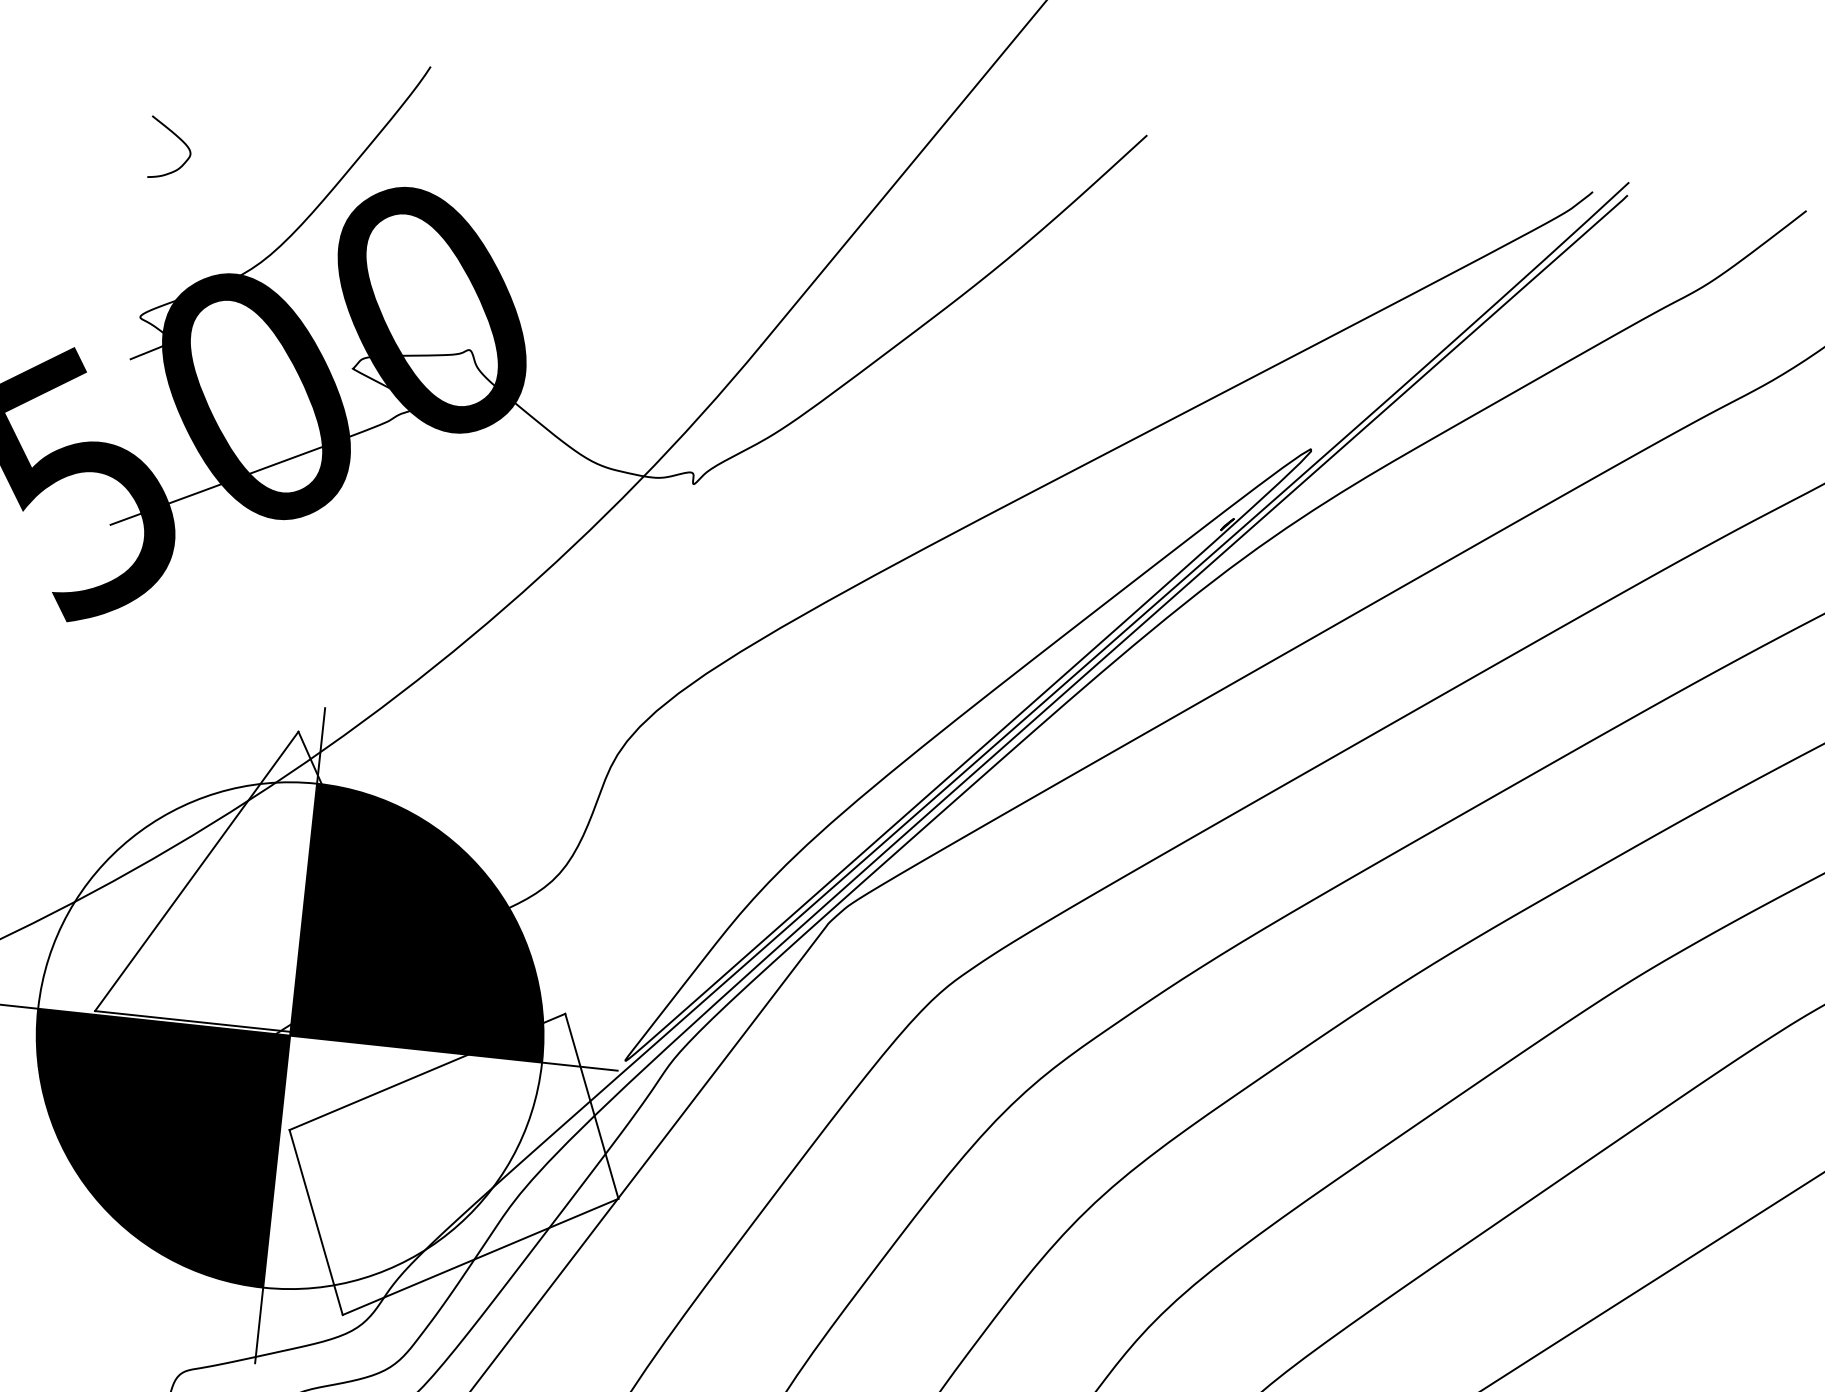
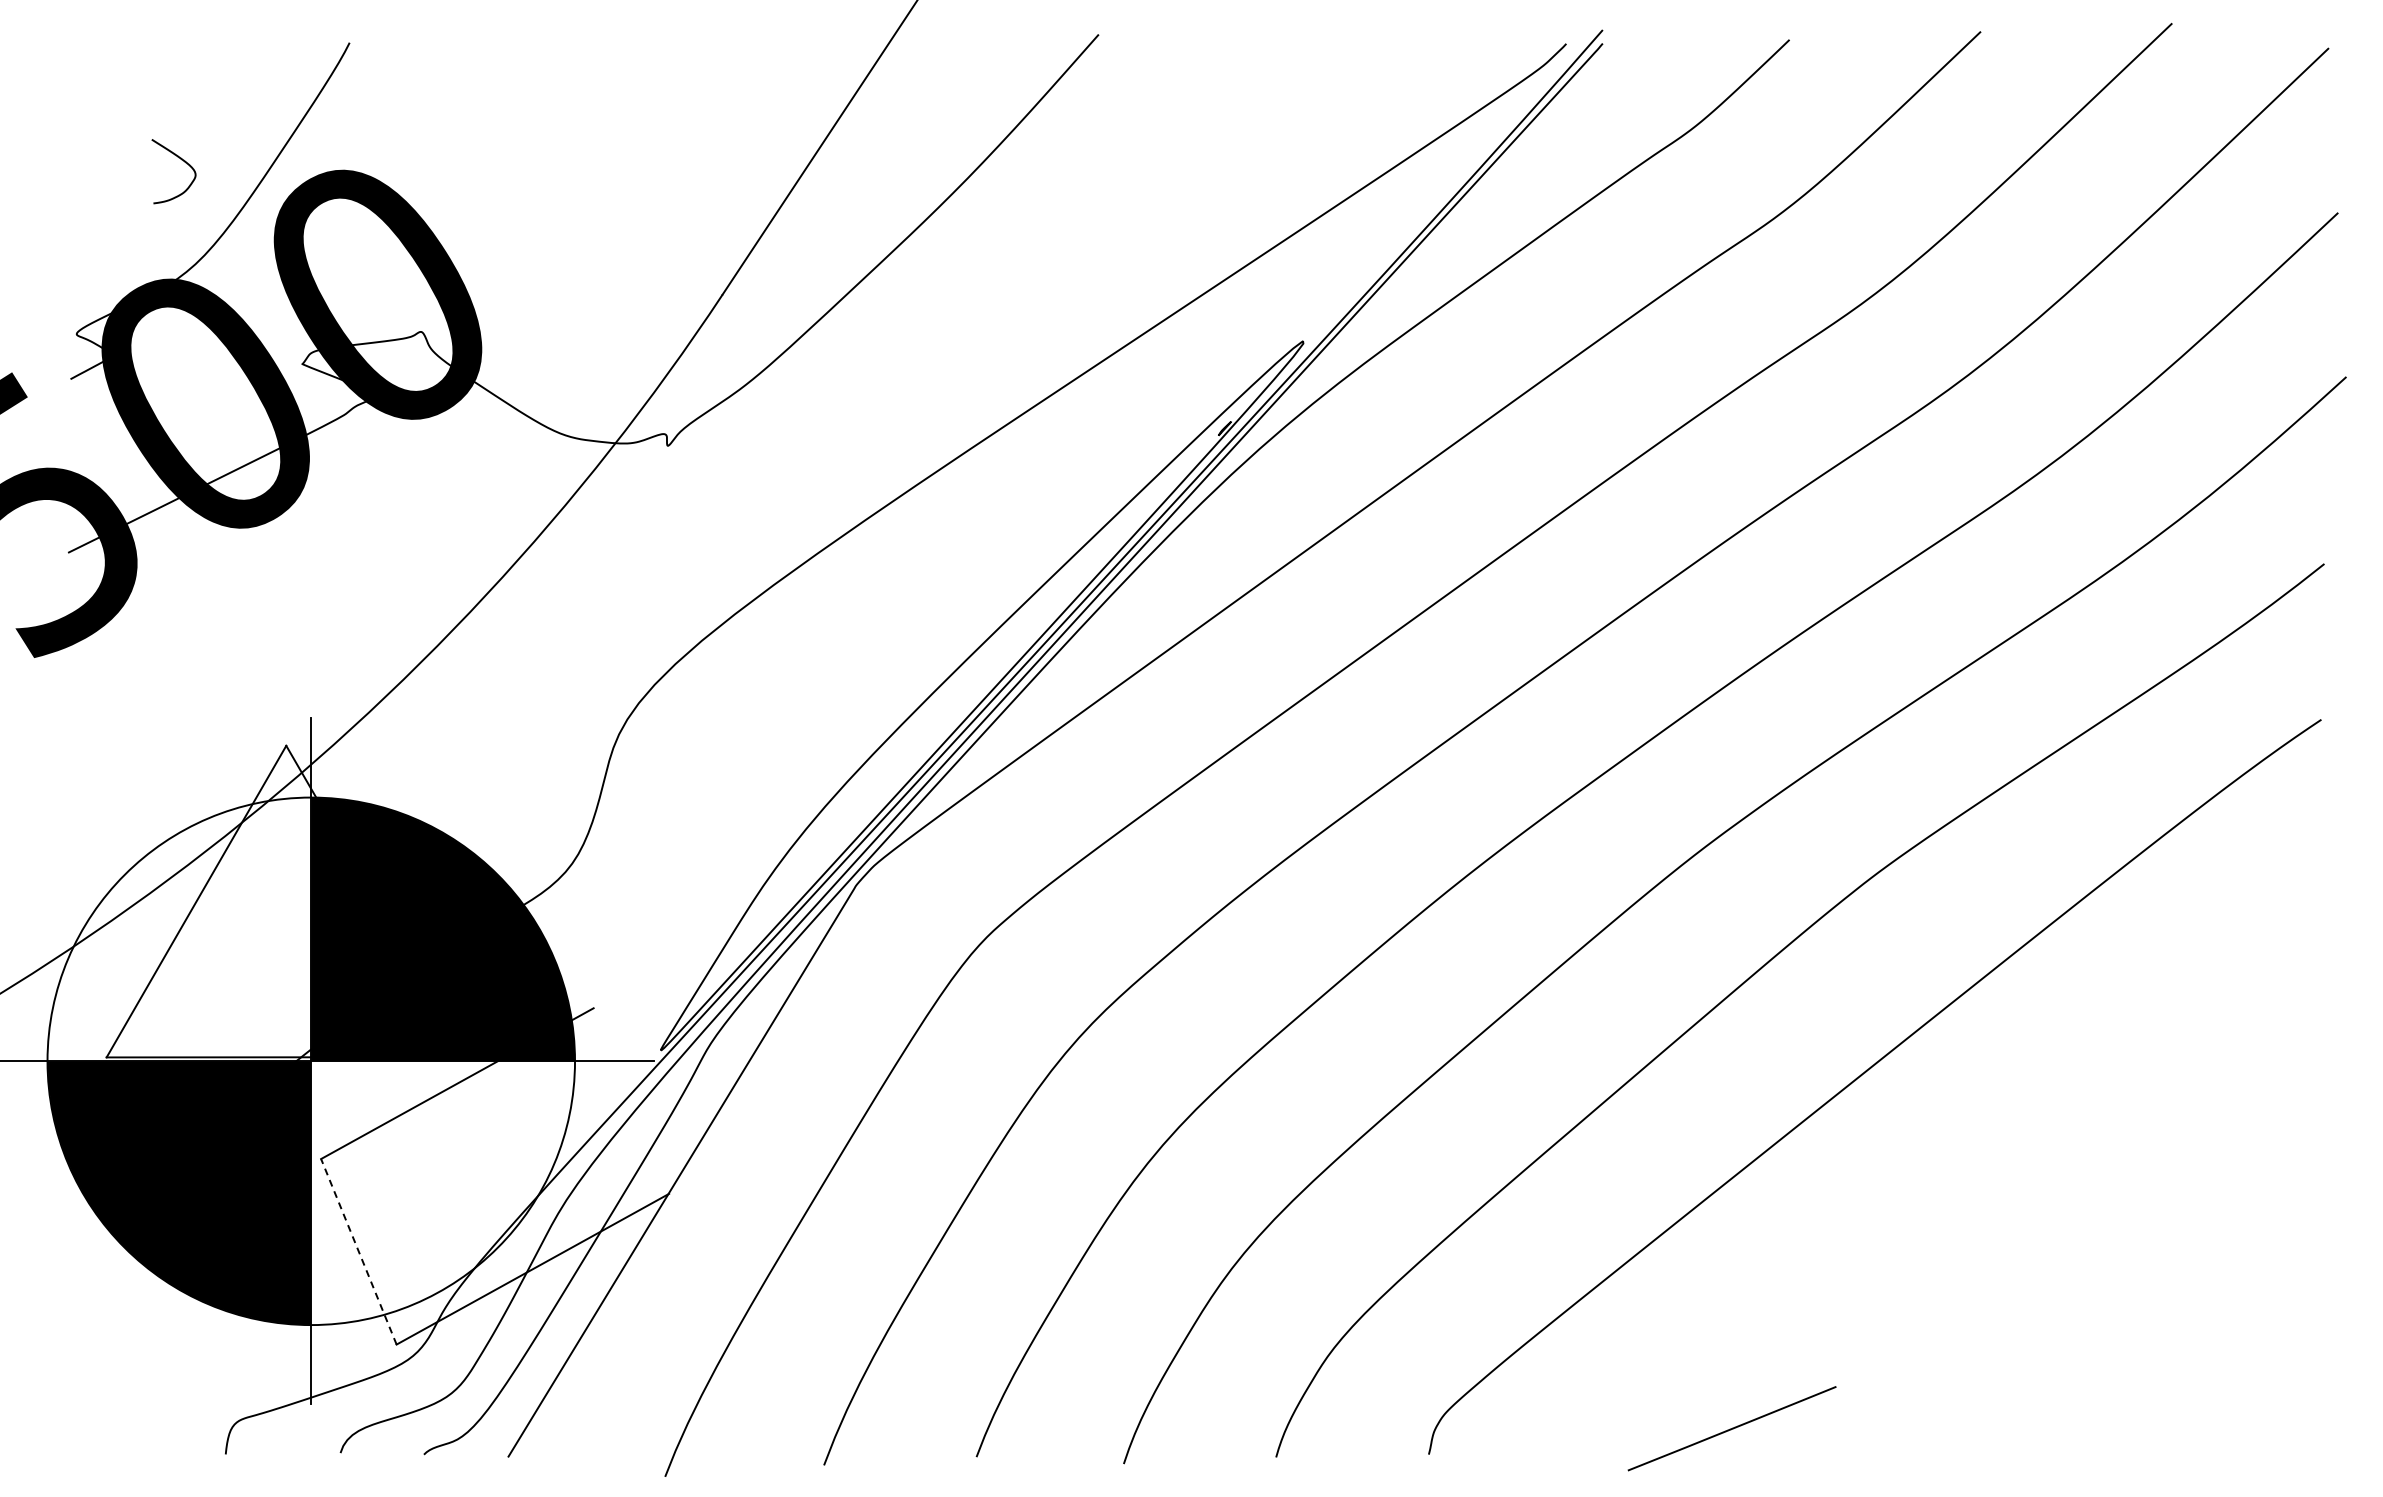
curve: (178, 138) -> (181, 160), moved
line: (592, 1105) -> (631, 1100), removed
line: (315, 1222) -> (358, 1251), solid -> dashed

